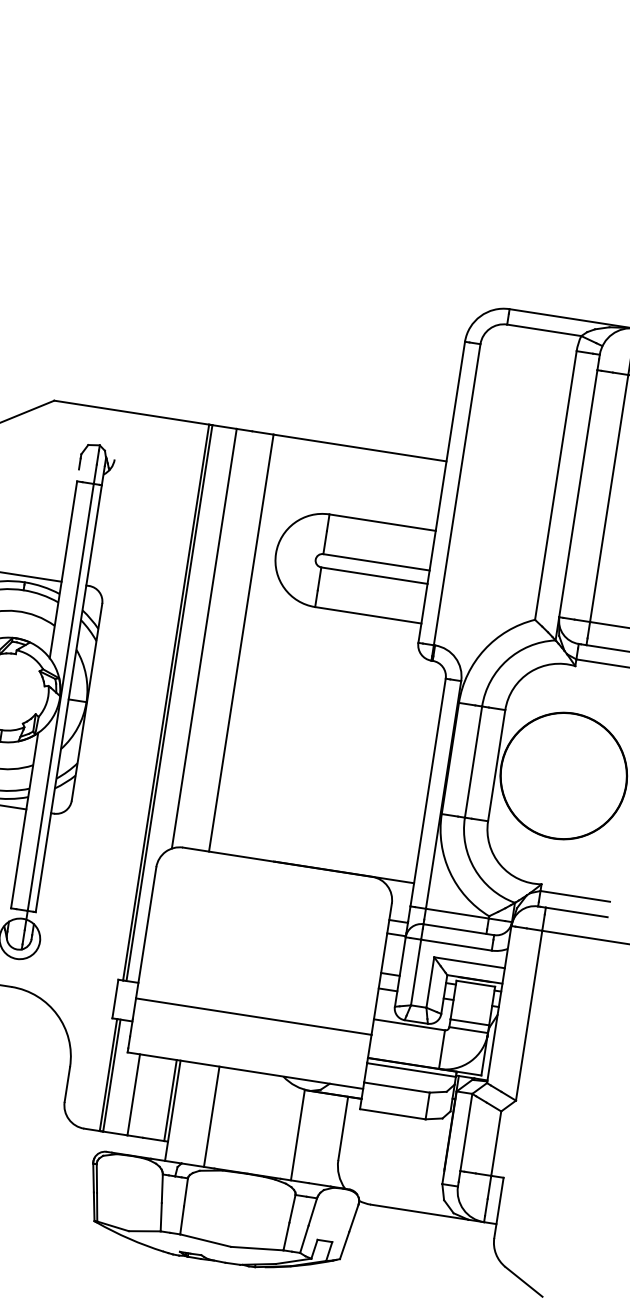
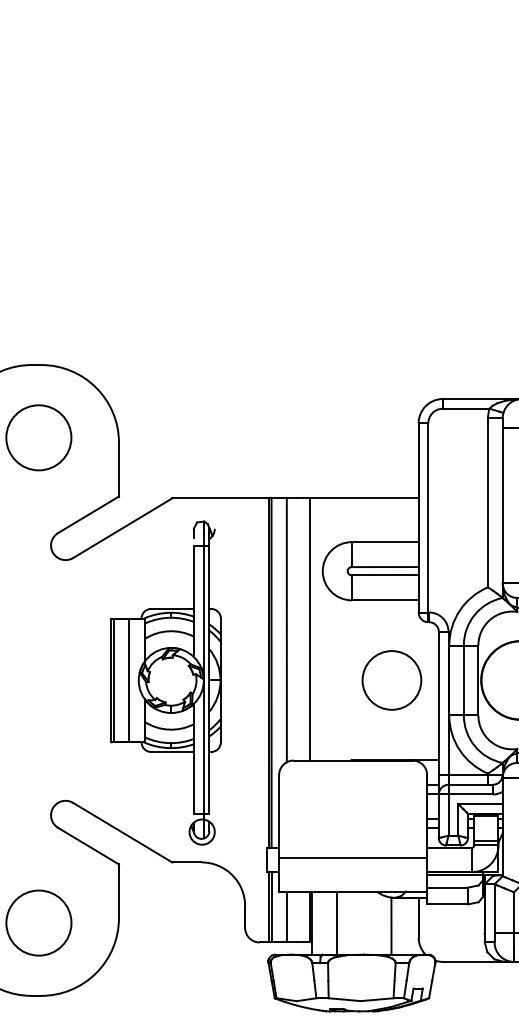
circle: (358, 744) -> (391, 680), added

